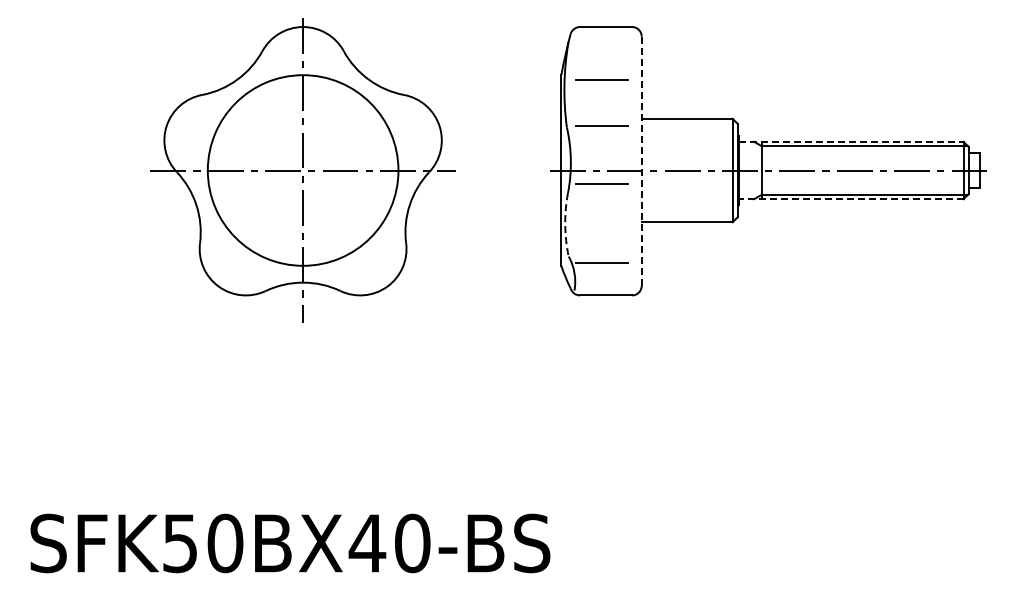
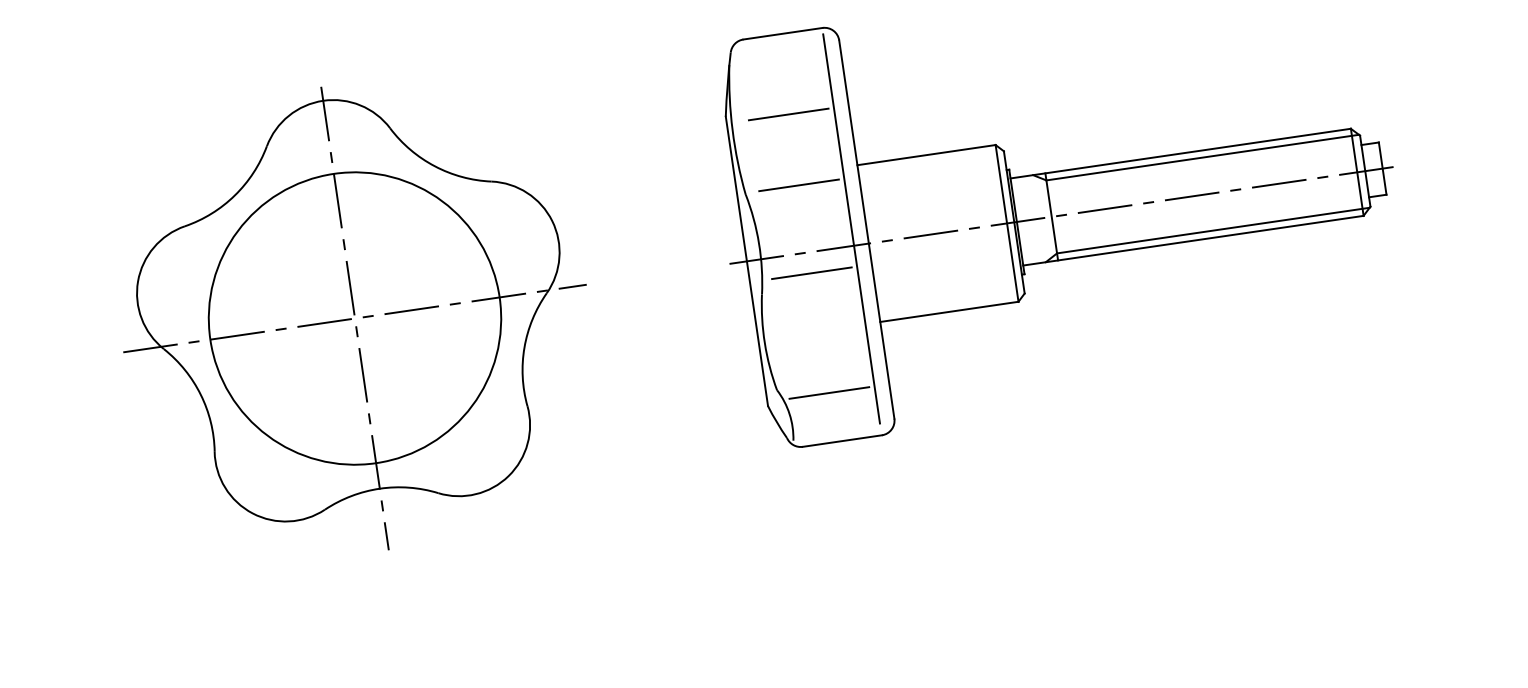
line: (851, 141) -> (1180, 153), dashed -> solid
line: (631, 159) -> (850, 229), added
line: (641, 161) -> (866, 229), dashed -> solid
line: (850, 199) -> (1192, 241), dashed -> solid
arc: (565, 224) -> (765, 342), dashed -> solid

